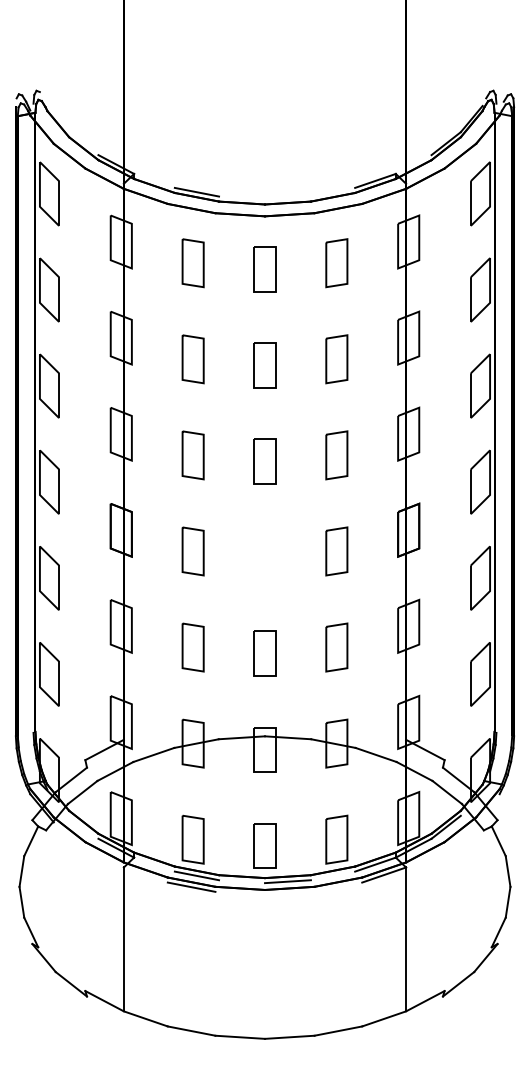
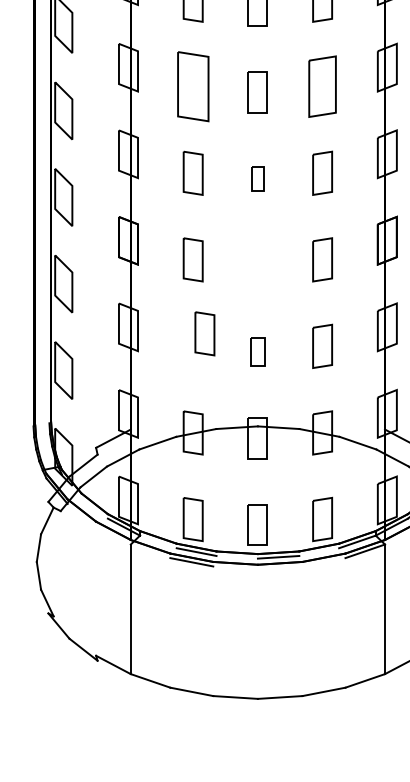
part: (192, 359) -> (192, 86), size x1.6
part: (336, 359) -> (322, 86), size x1.4
part: (264, 461) -> (257, 178), size x0.6
part: (192, 647) -> (204, 333), moved
part: (264, 653) -> (257, 351), size x0.7

